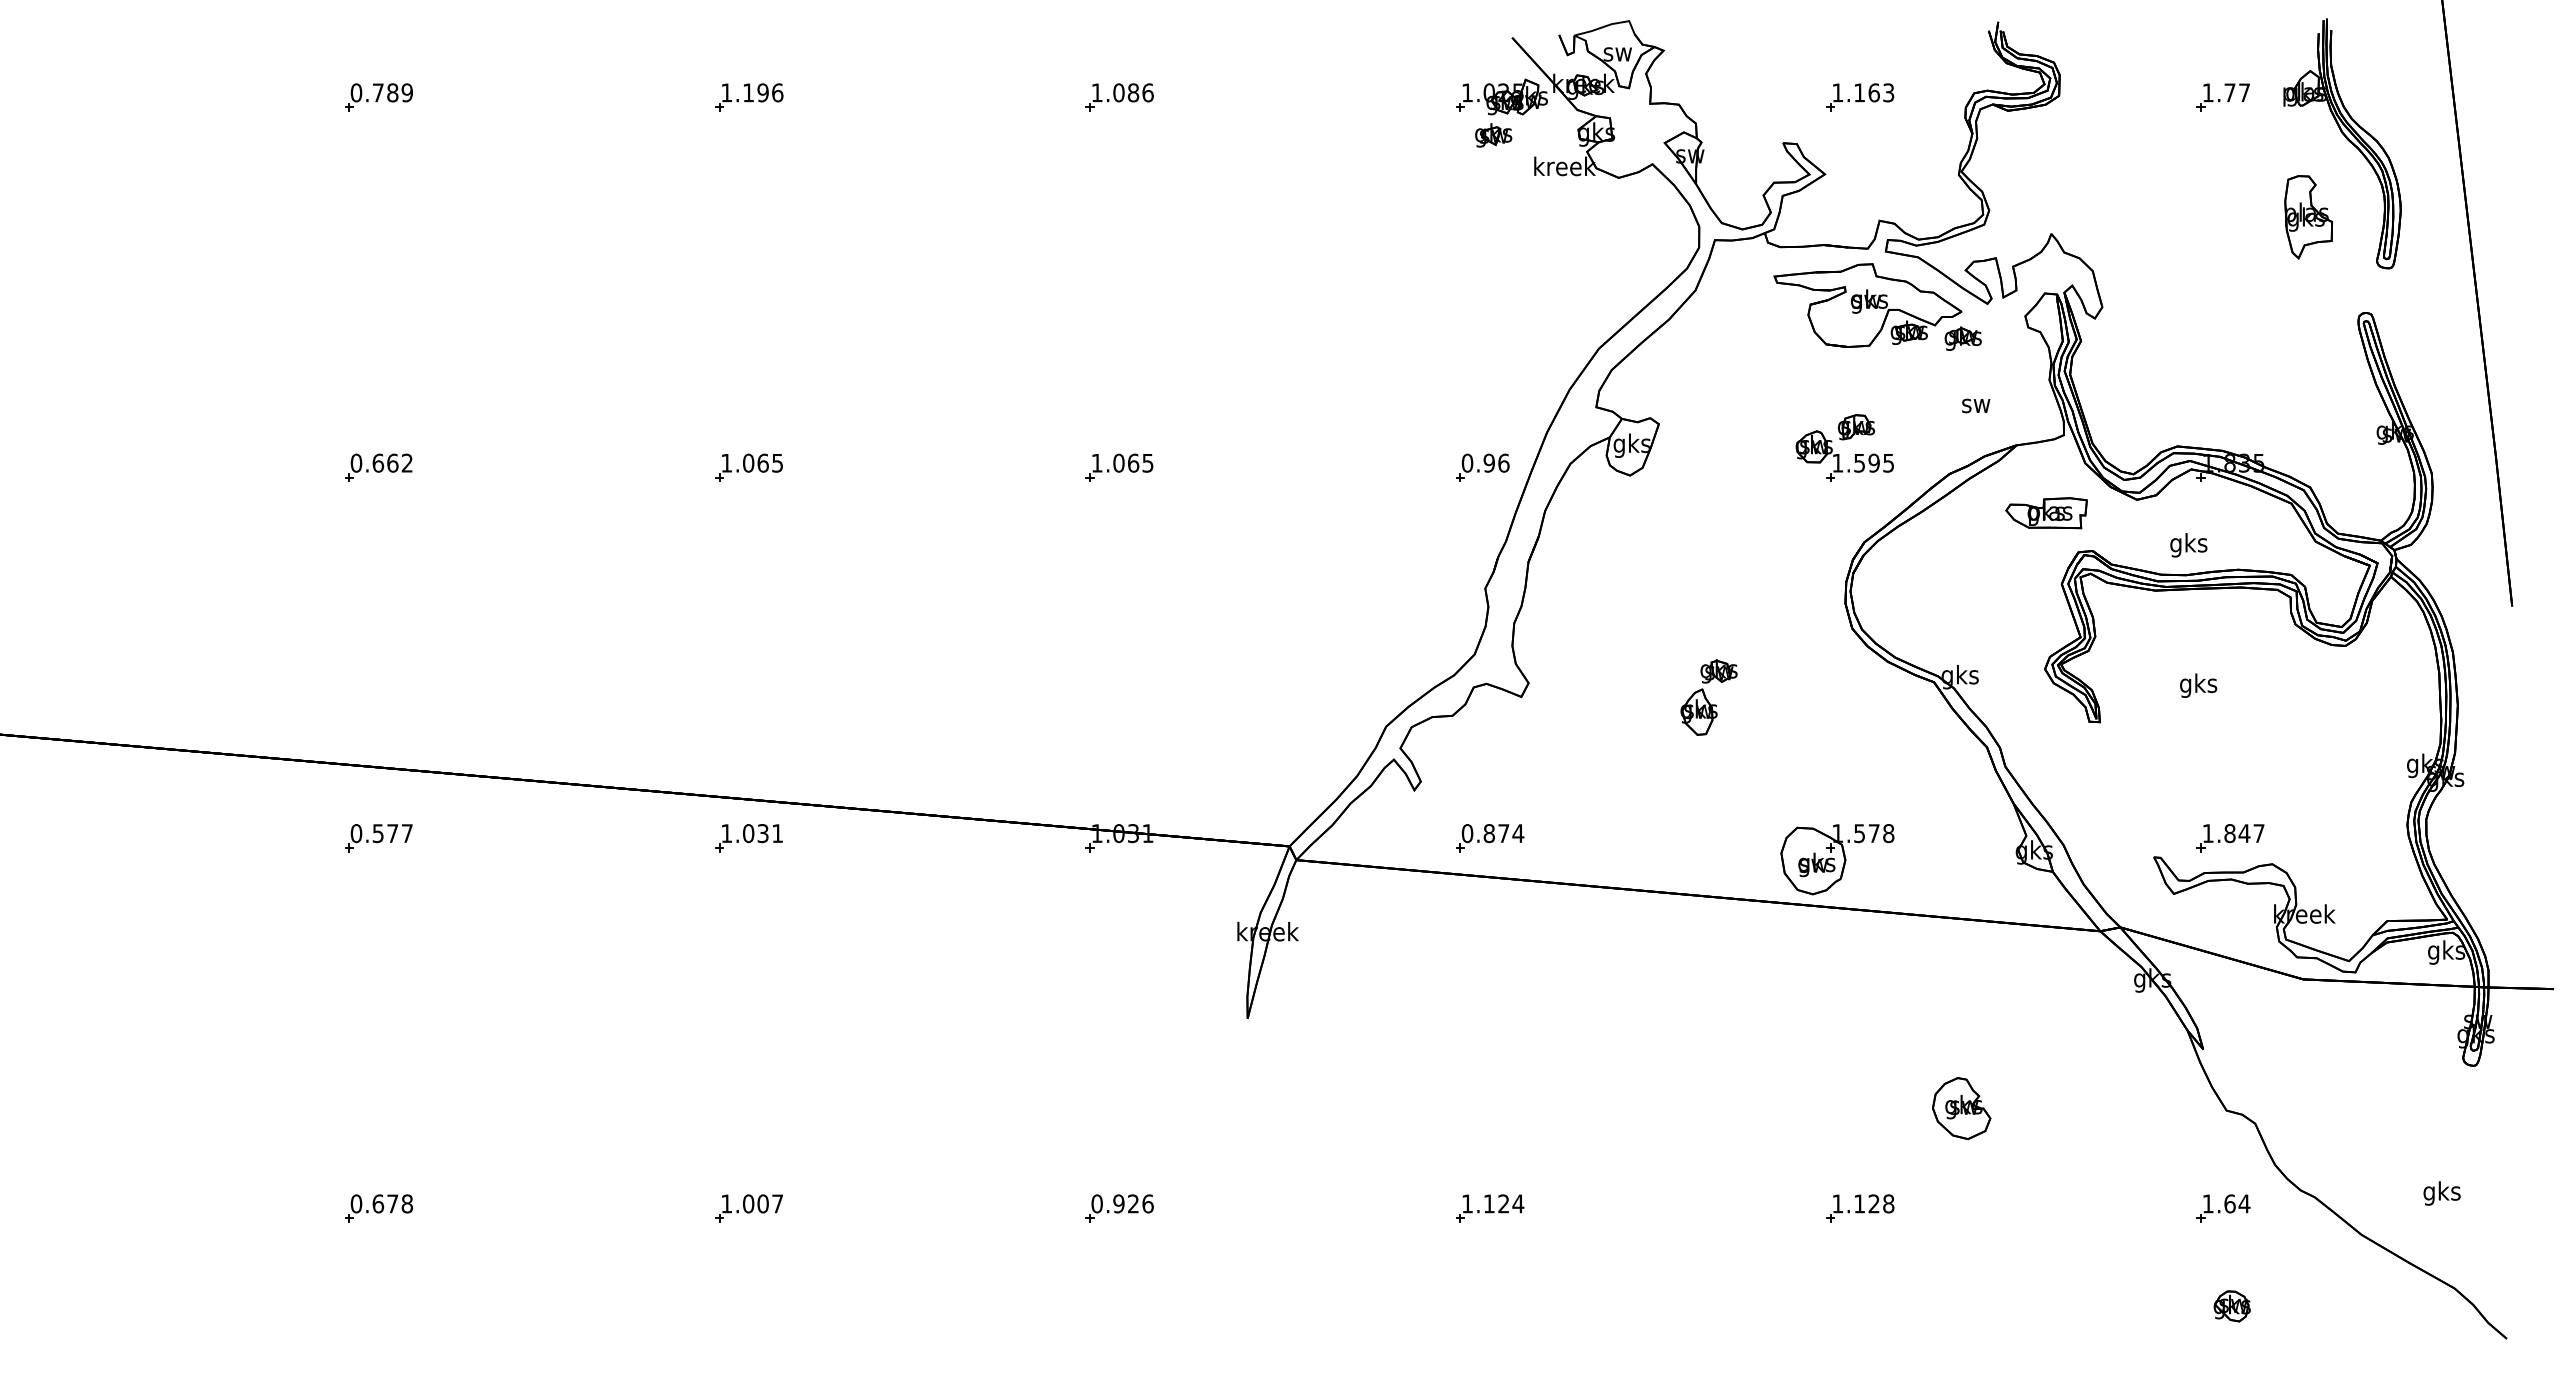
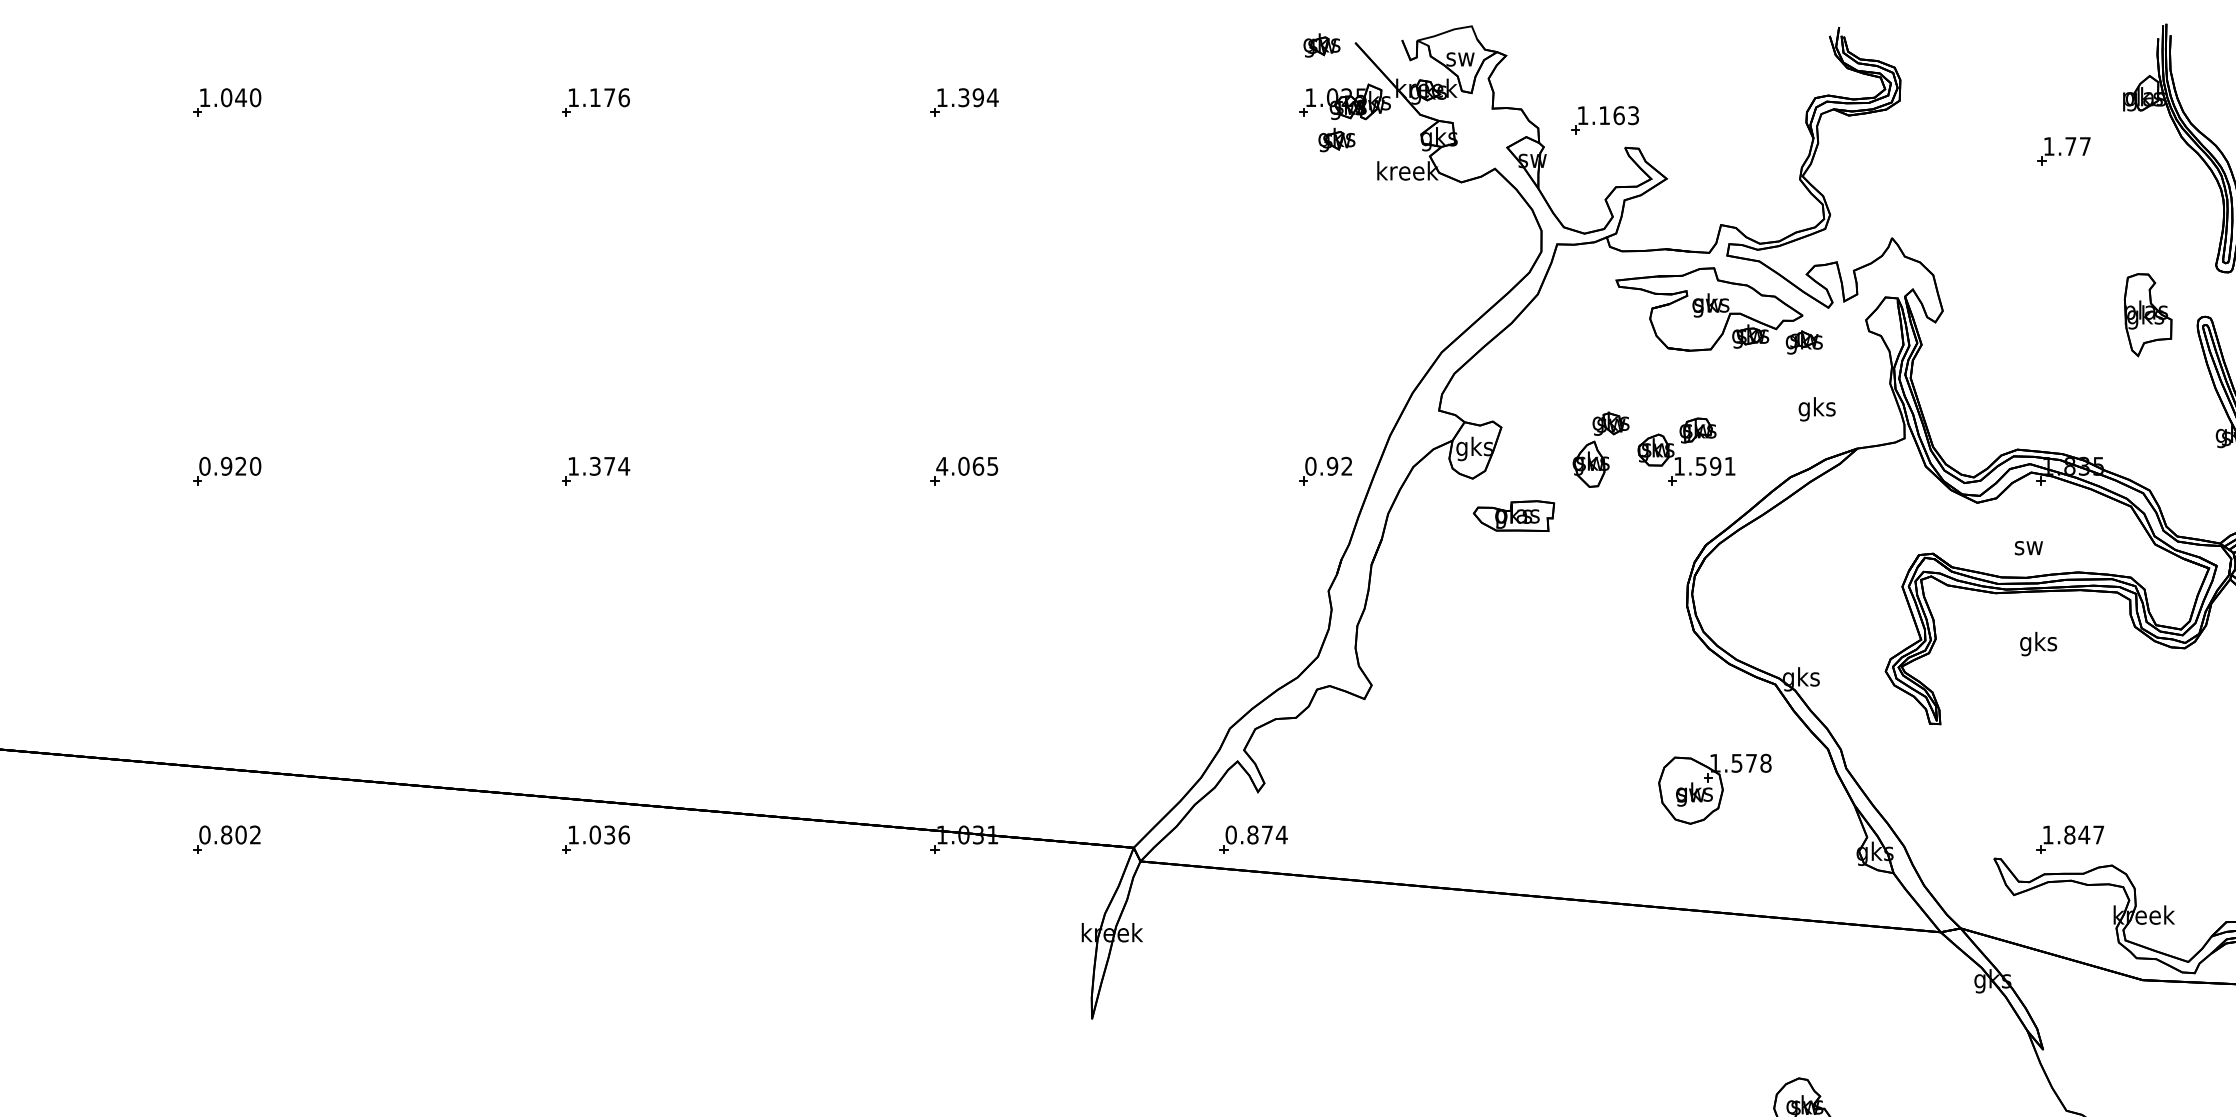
part: (1478, 40) -> (1321, 45), added
text: (381, 92) -> (229, 97), 0.789 -> 1.040
text: (762, 92) -> (609, 97), 1.196 -> 1.176
text: (1133, 92) -> (978, 97), 1.086 -> 1.394
part: (1860, 97) -> (1605, 120), moved
part: (2222, 97) -> (2063, 151), moved
part: (2308, 217) -> (2147, 315), moved
text: (1975, 405) -> (1816, 408), sw -> gks
text: (392, 462) -> (240, 465), 0.662 -> 0.920
text: (763, 462) -> (610, 465), 1.065 -> 1.374
text: (1503, 462) -> (1346, 465), 0.96 -> 0.92
text: (1097, 463) -> (942, 466), 1.065 -> 4.065
text: (1888, 463) -> (1729, 466), 1.595 -> 1.591
part: (2046, 513) -> (1513, 516), moved
text: (2188, 545) -> (2028, 548), gks -> sw
text: (2198, 685) -> (2038, 643), moved
part: (1708, 697) -> (1600, 449), moved
text: (392, 833) -> (240, 834), 0.577 -> 0.802
text: (777, 833) -> (624, 834), 1.031 -> 1.036
part: (1490, 838) -> (1254, 839), moved
part: (1837, 859) -> (1714, 789), moved

